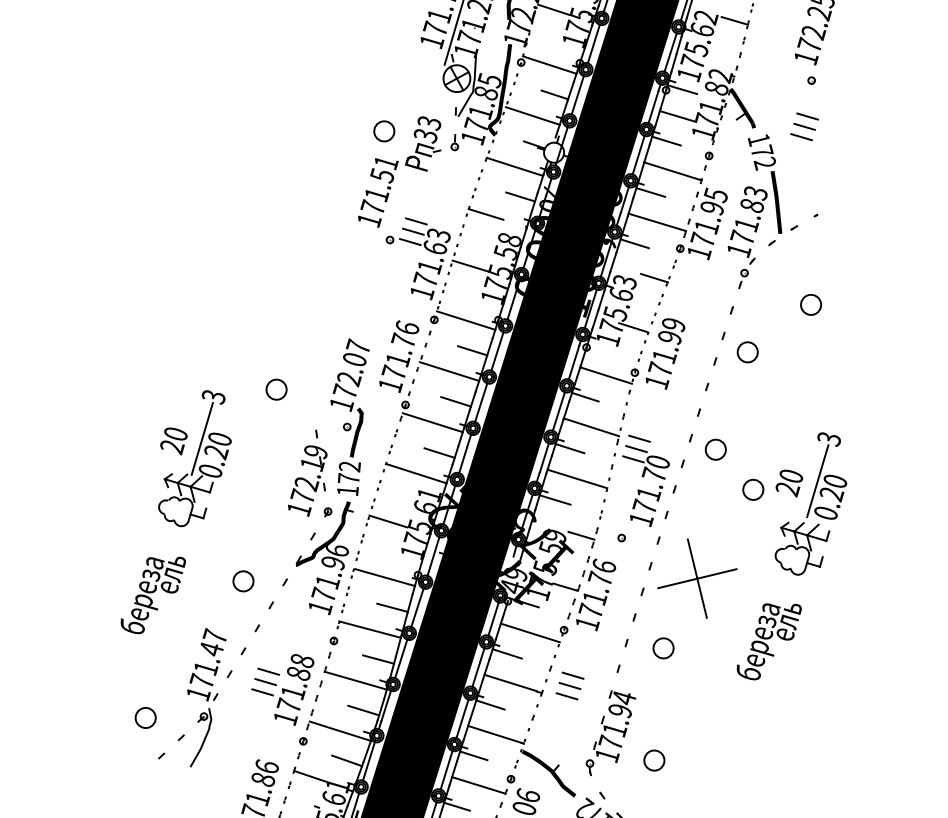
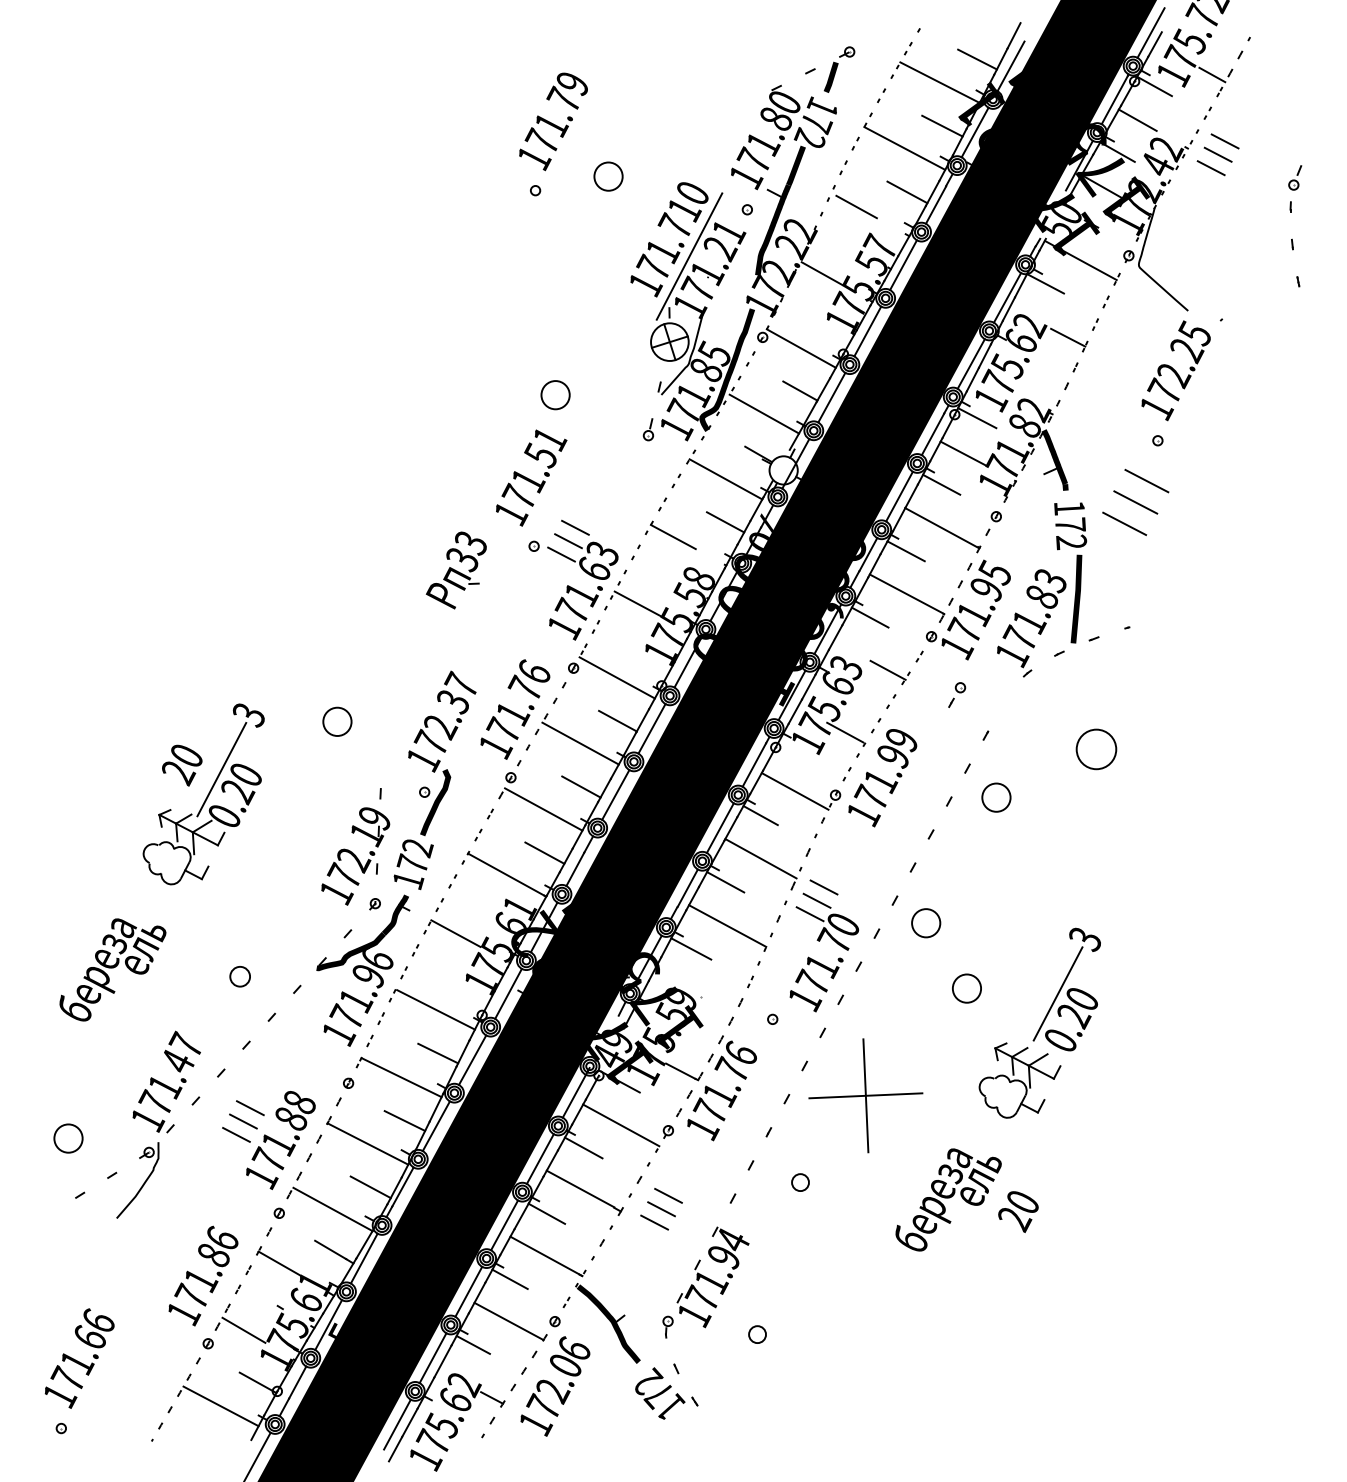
part: (804, 126) -> (1135, 502), size x1.6
part: (422, 144) -> (455, 570), moved
part: (743, 278) -> (957, 694), moved
part: (811, 304) -> (1096, 749), size x1.4
text: (354, 360) -> (452, 702), 172.07 -> 172.37
text: (789, 483) -> (1018, 1211), moved
line: (581, 535) -> (717, 1005), removed
part: (243, 581) -> (240, 976), size x0.7
part: (663, 648) -> (800, 1182), size x0.6
part: (654, 760) -> (757, 1334), size x0.6

